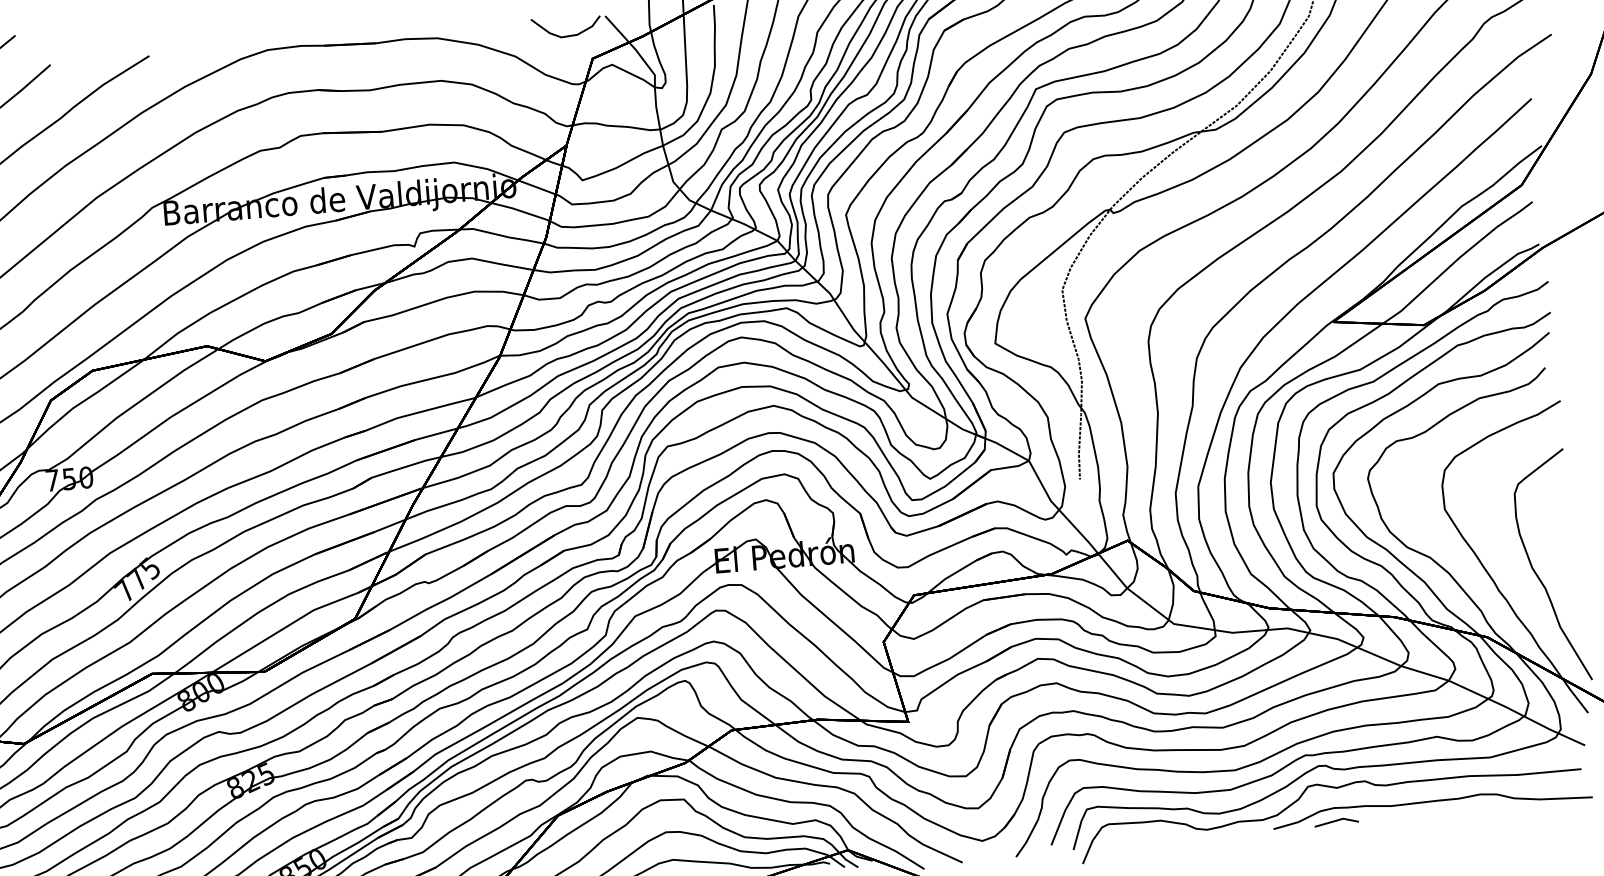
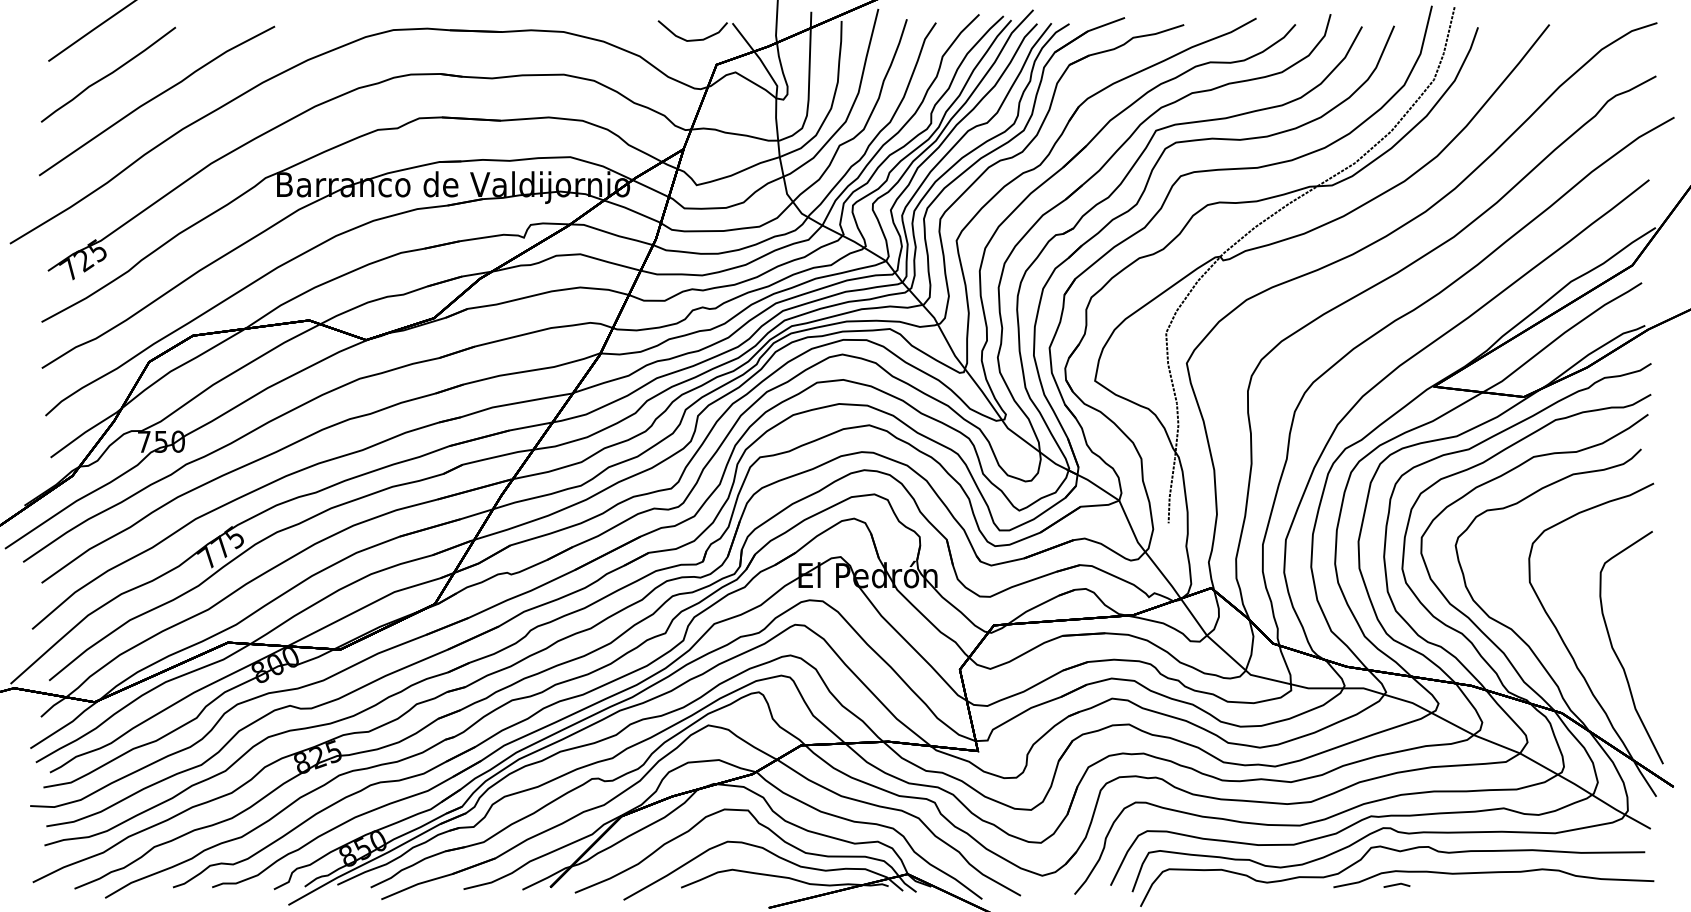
part: (1336, 822) -> (1396, 885), size x0.6

